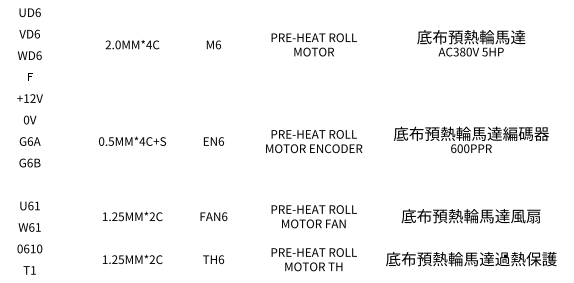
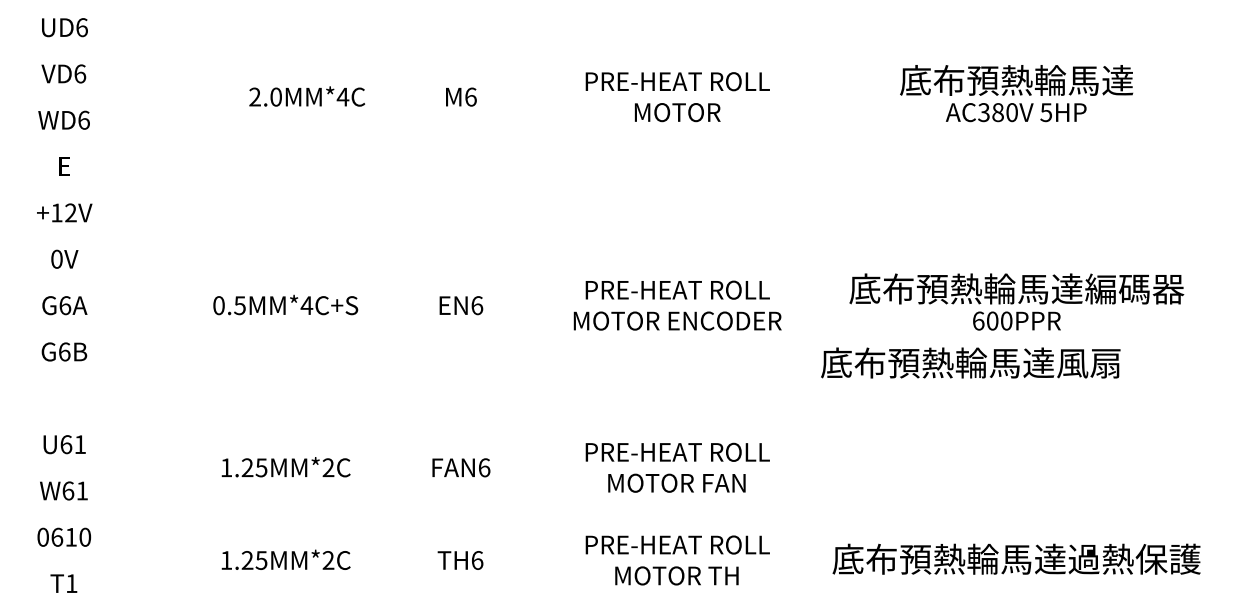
text: (132, 44) -> (307, 96), moved
text: (470, 216) -> (969, 363), moved

